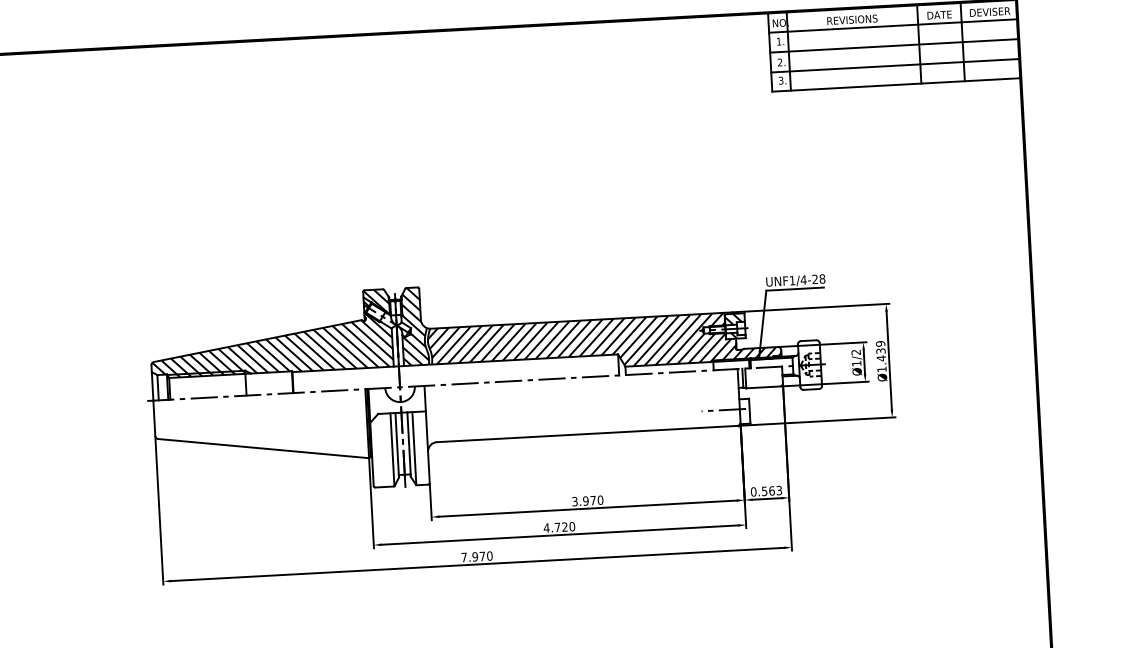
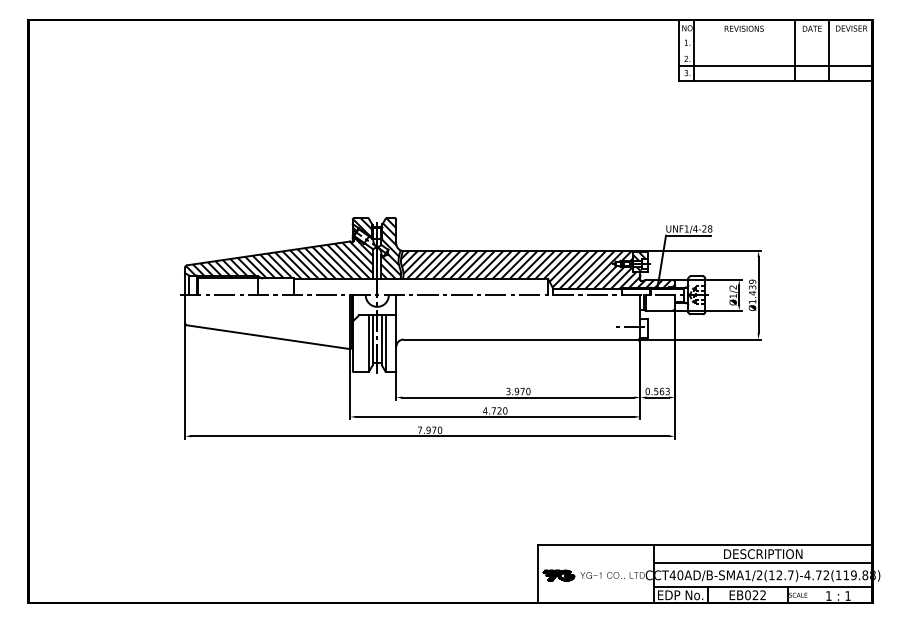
line: (892, 26) -> (775, 35), removed
line: (893, 45) -> (775, 50), removed

